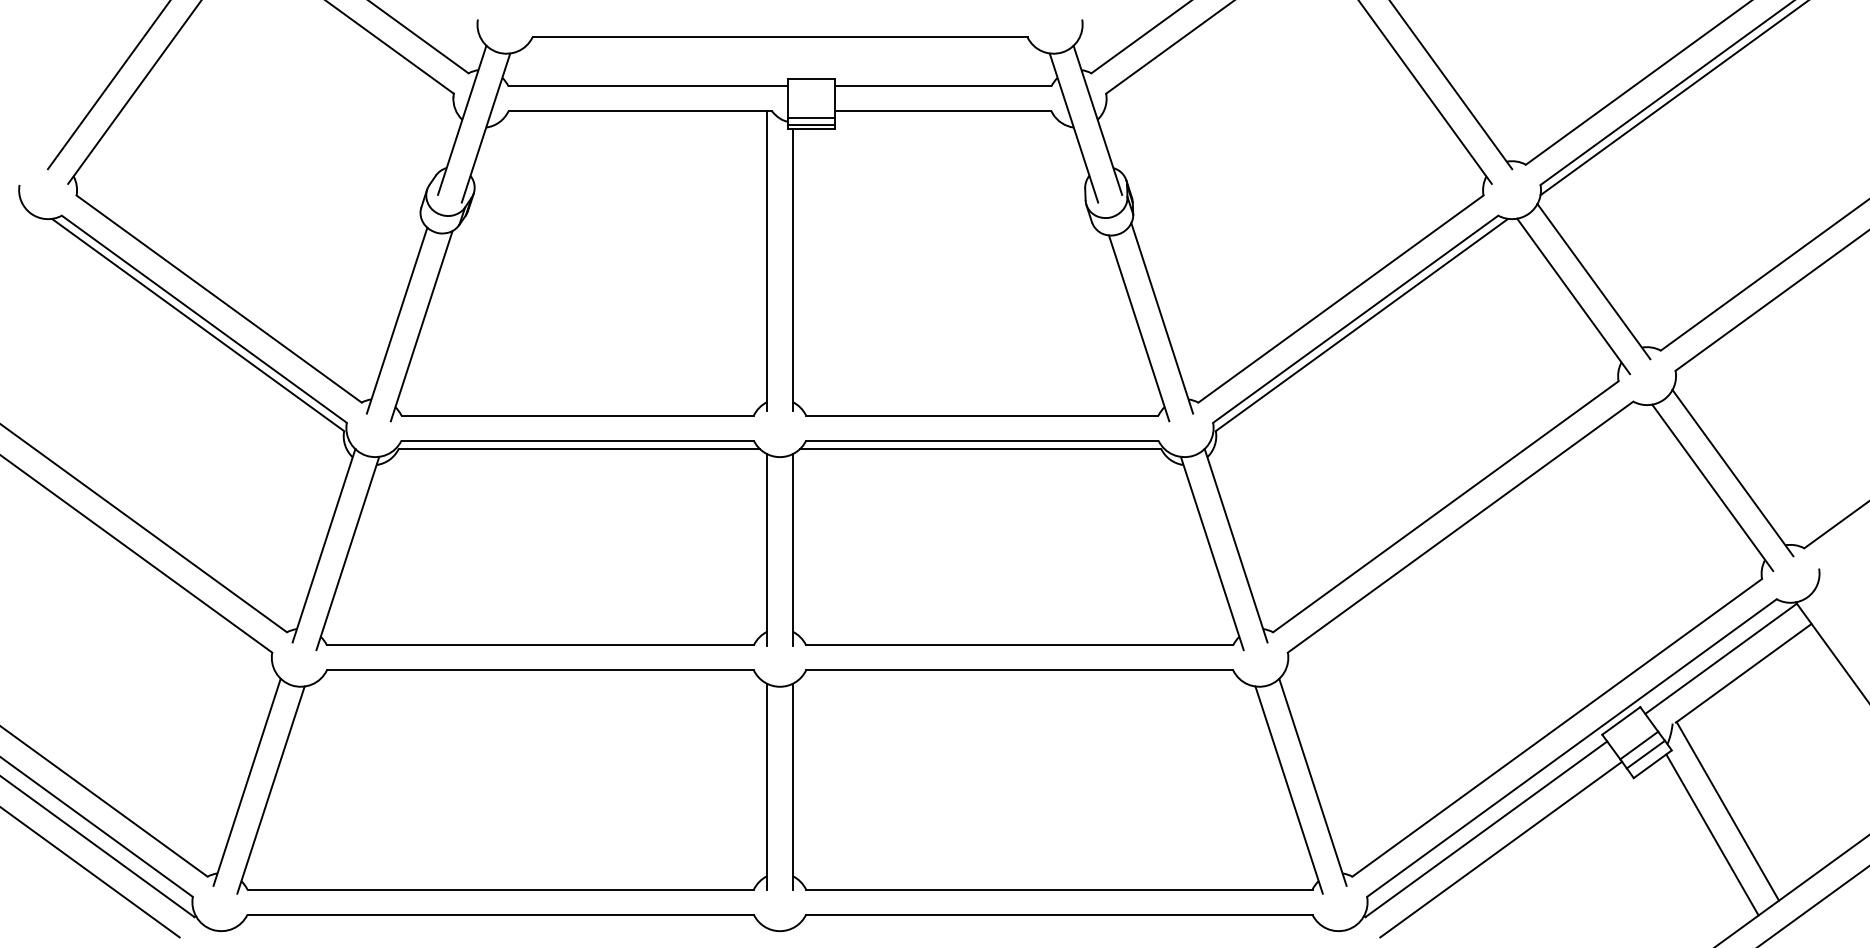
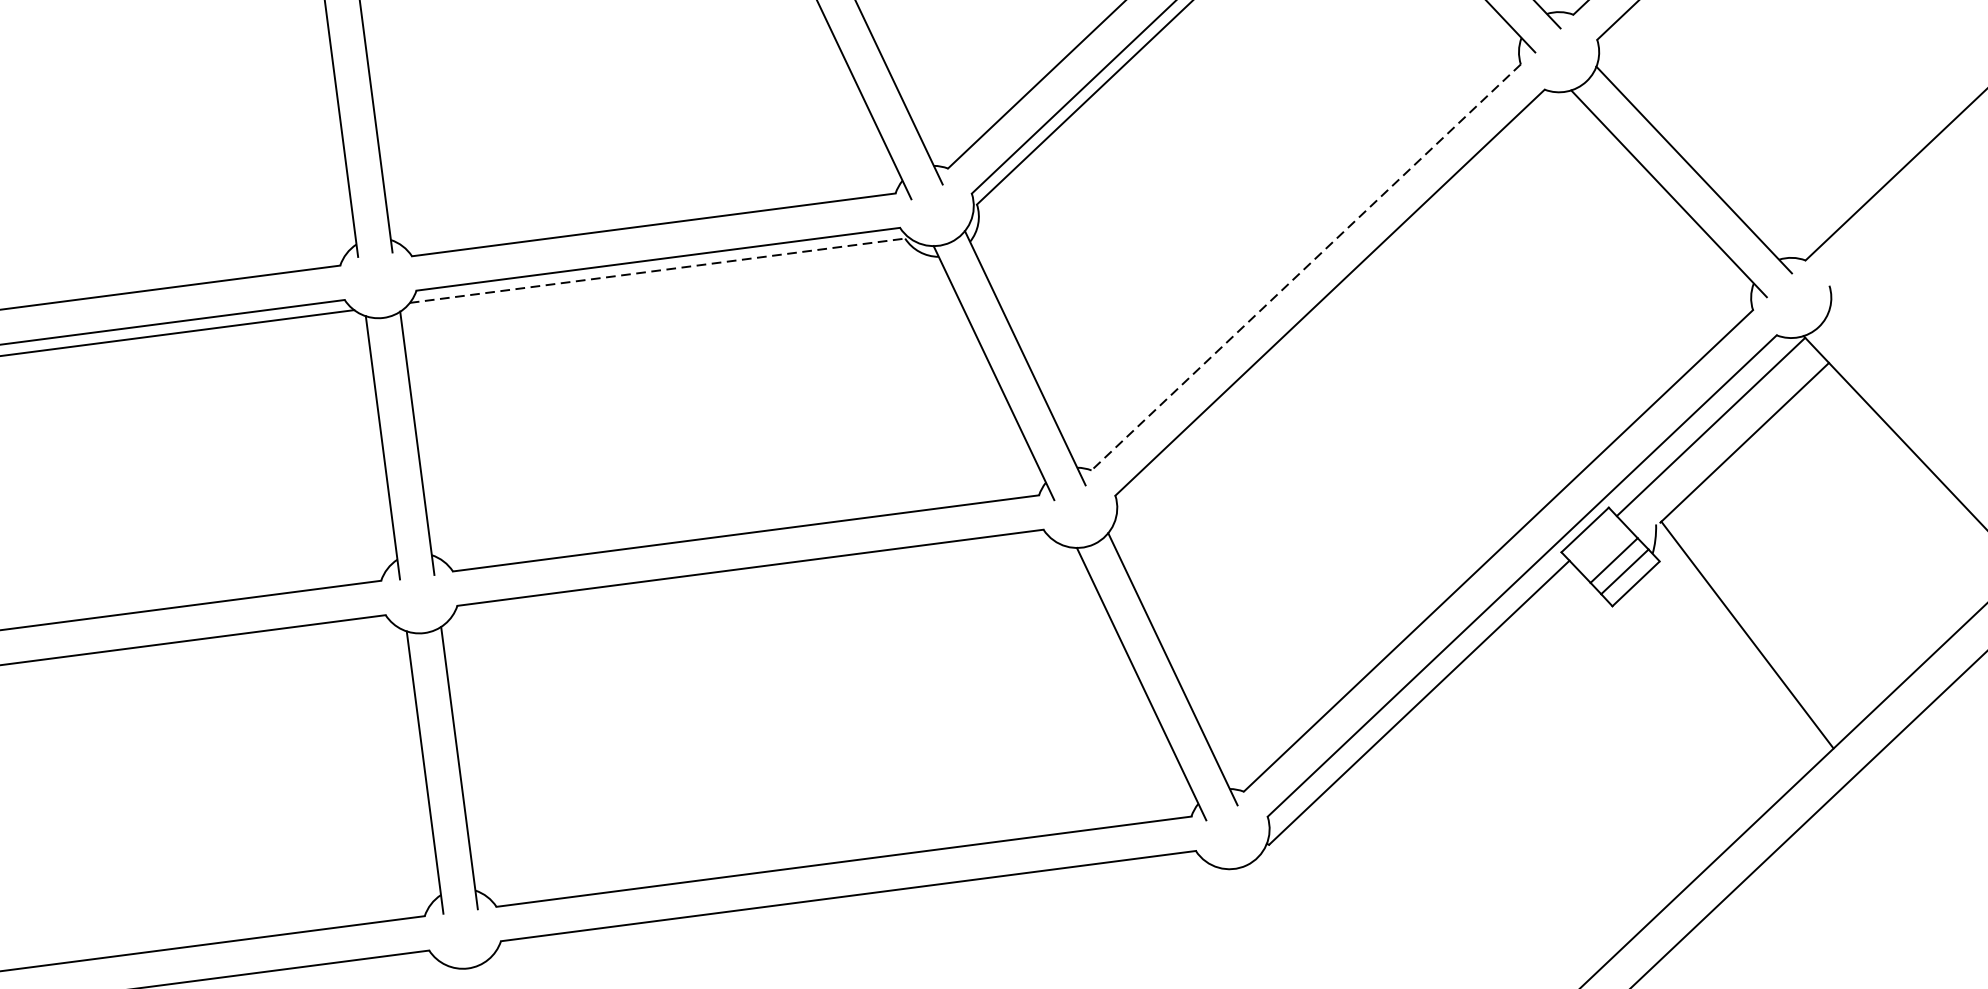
line: (981, 448) -> (658, 270), solid -> dashed
line: (1445, 507) -> (1305, 268), solid -> dashed
line: (1712, 834) -> (1730, 669), removed
line: (1501, 849) -> (1443, 727), removed

